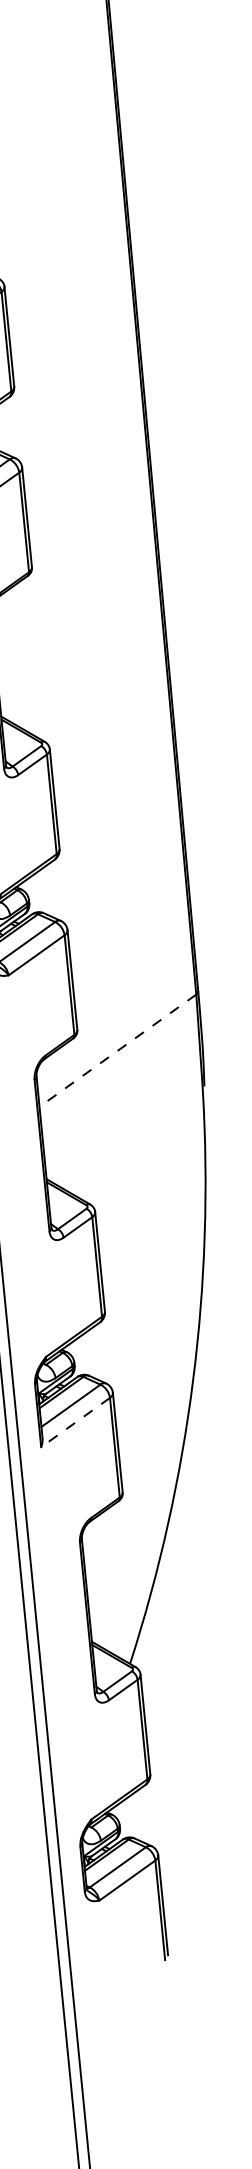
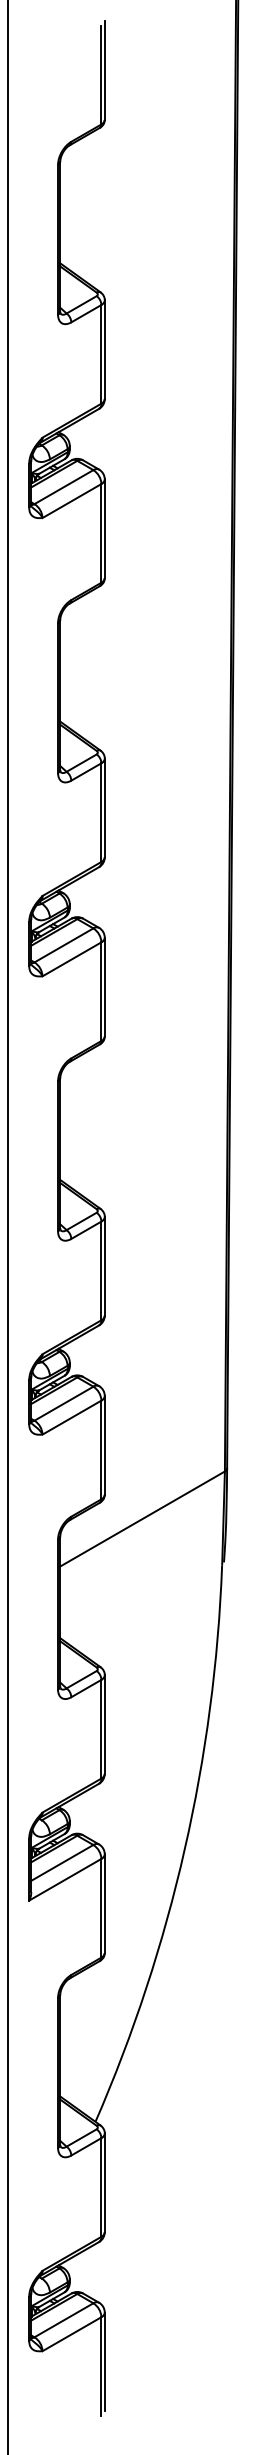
line: (117, 1051) -> (142, 1519), dashed -> solid
line: (75, 1422) -> (65, 1879), dashed -> solid

